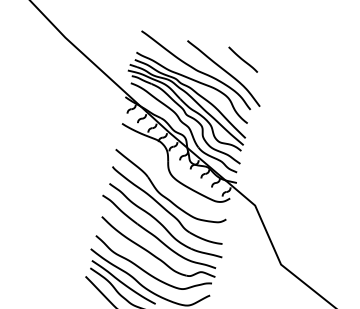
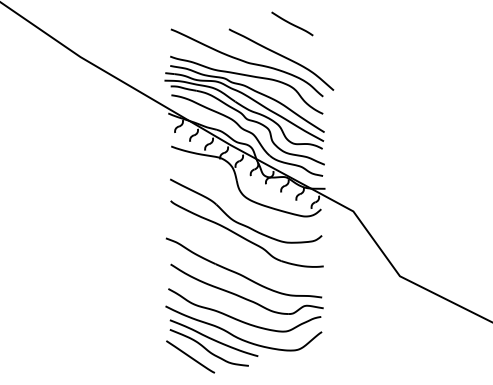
curve: (243, 59) -> (292, 23), moved
part: (165, 220) -> (248, 252), removed

